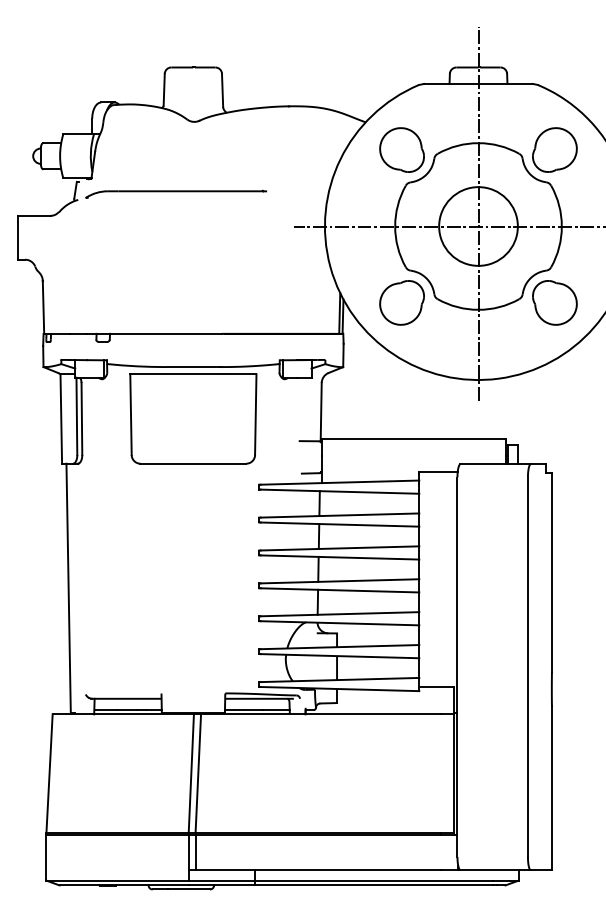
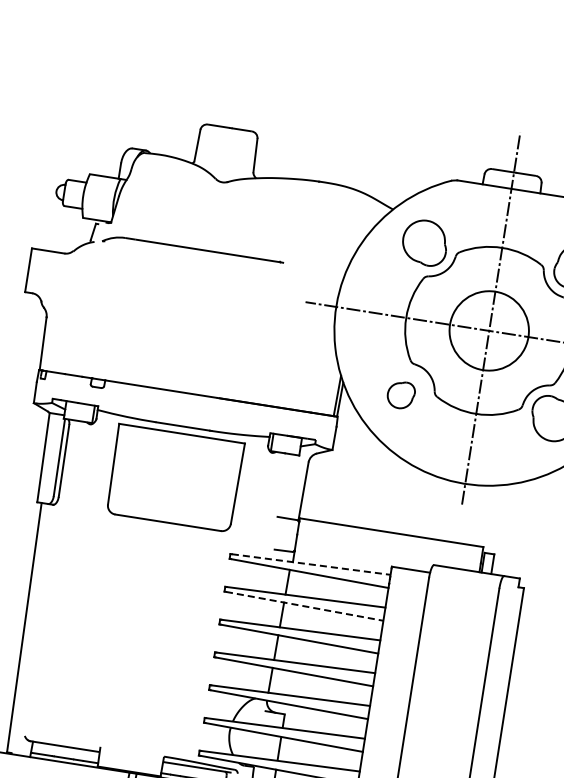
part: (401, 302) -> (400, 394), size x0.6
line: (340, 482) -> (311, 564), solid -> dashed
line: (340, 524) -> (305, 606), solid -> dashed

